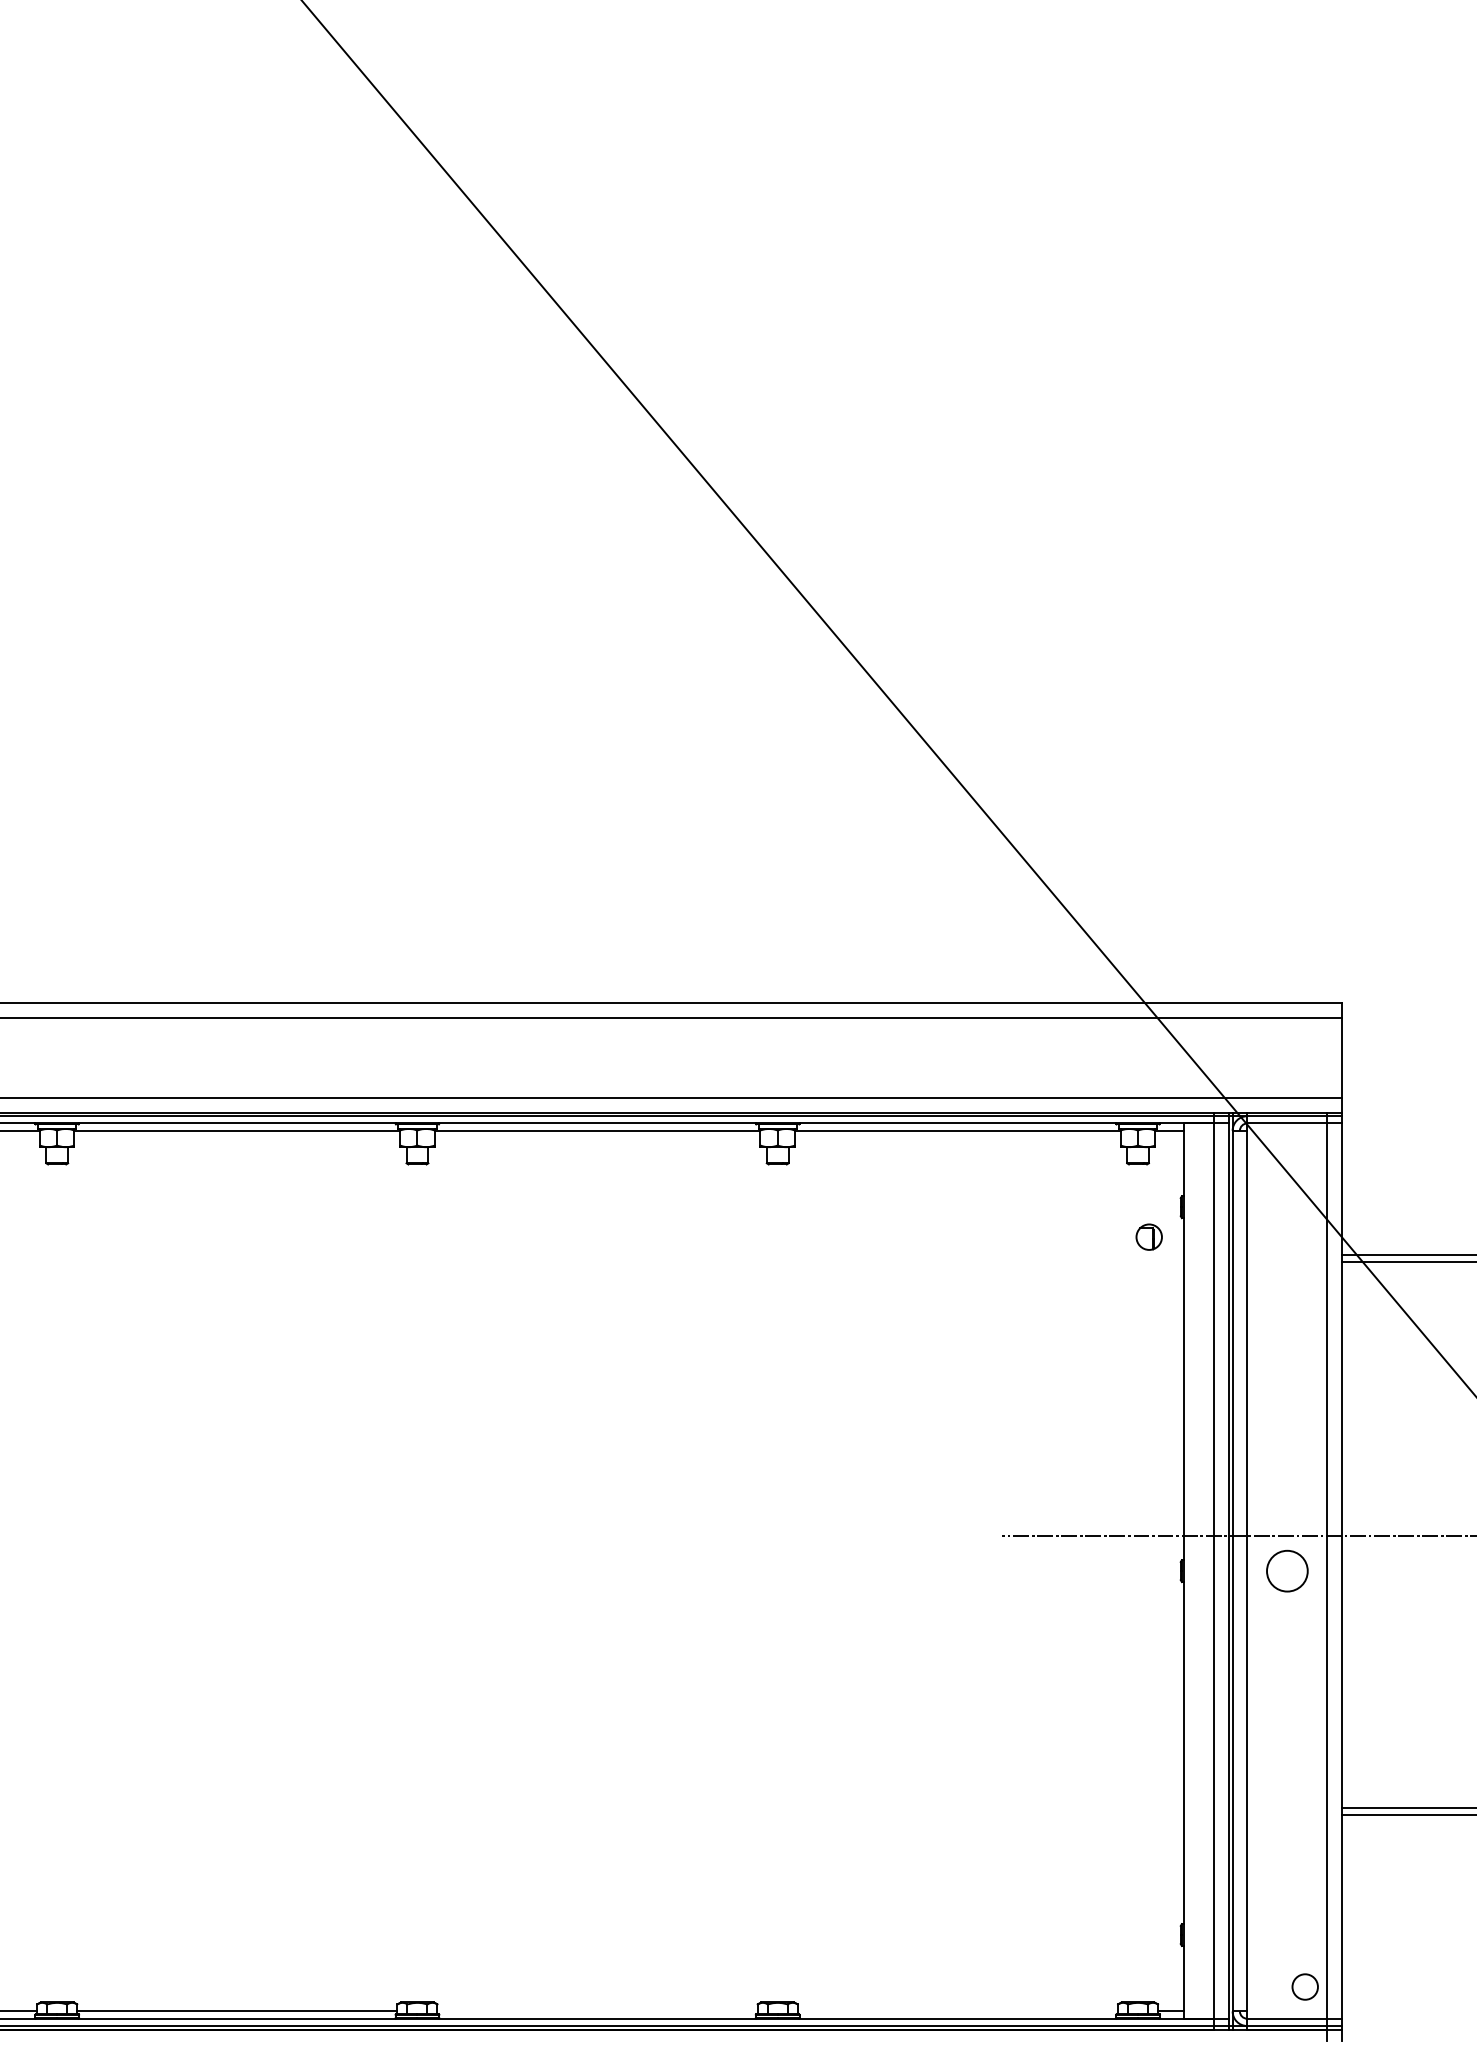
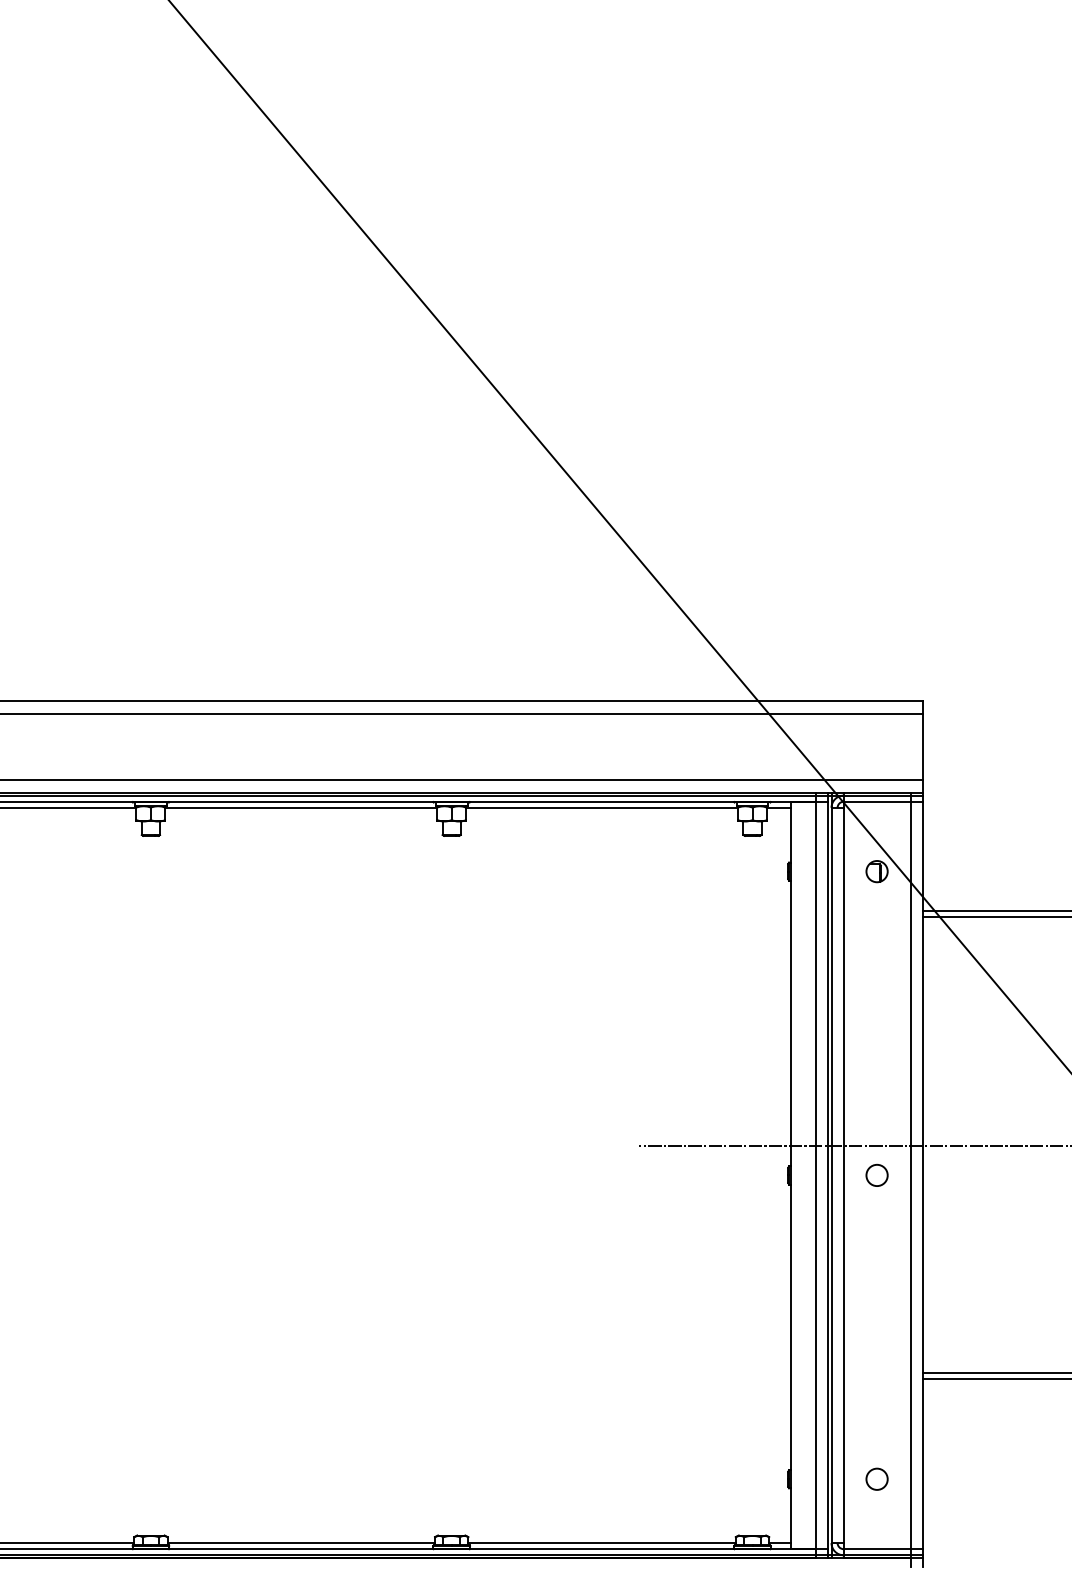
part: (1148, 1236) -> (876, 871), moved
circle: (1286, 1570) -> (876, 1174), size x0.62
circle: (1304, 1986) -> (876, 1478), moved
line: (597, 2011) -> (301, 1543), added
line: (957, 2011) -> (601, 1543), added

